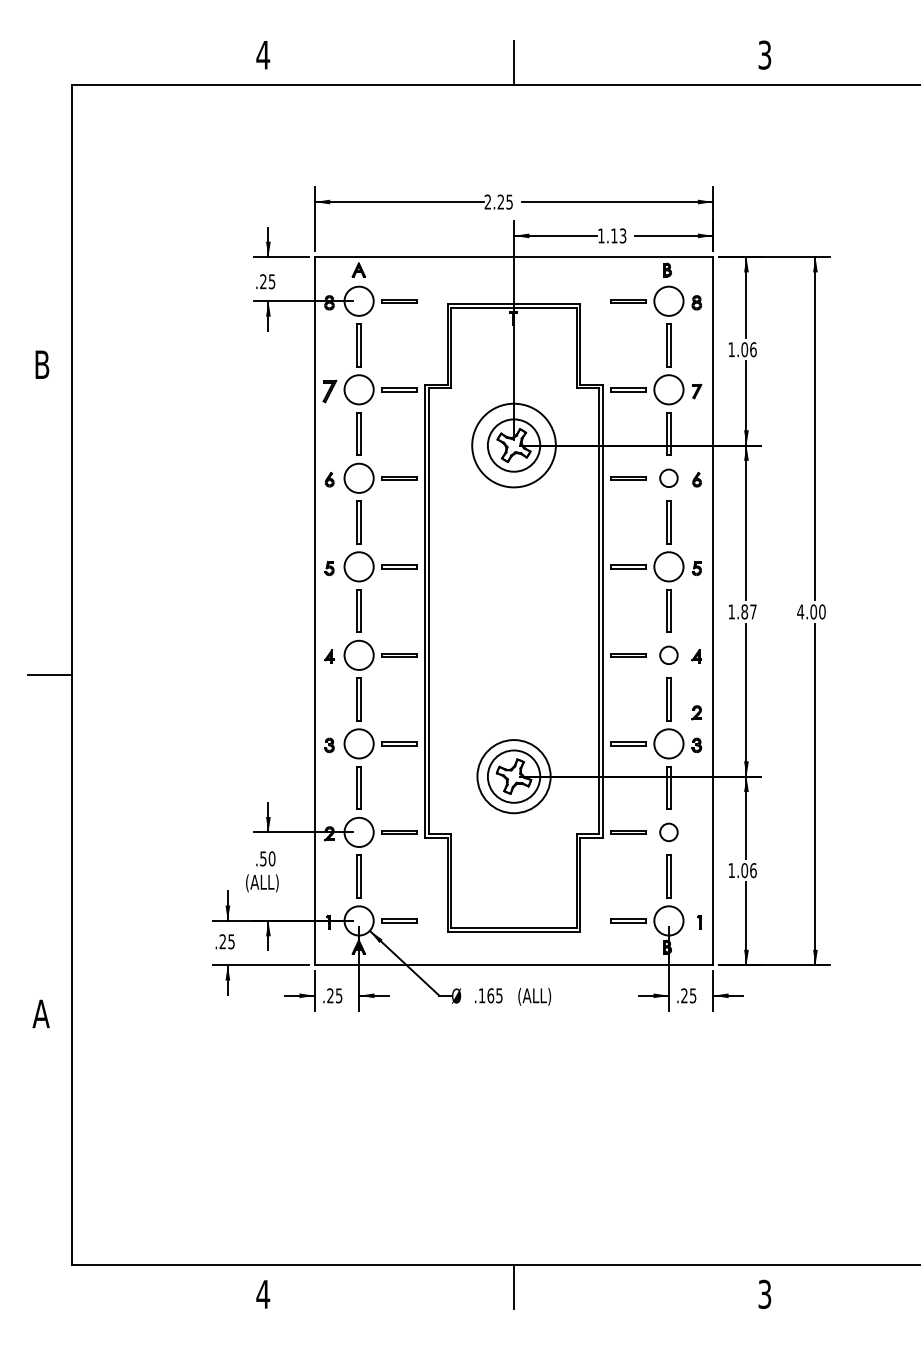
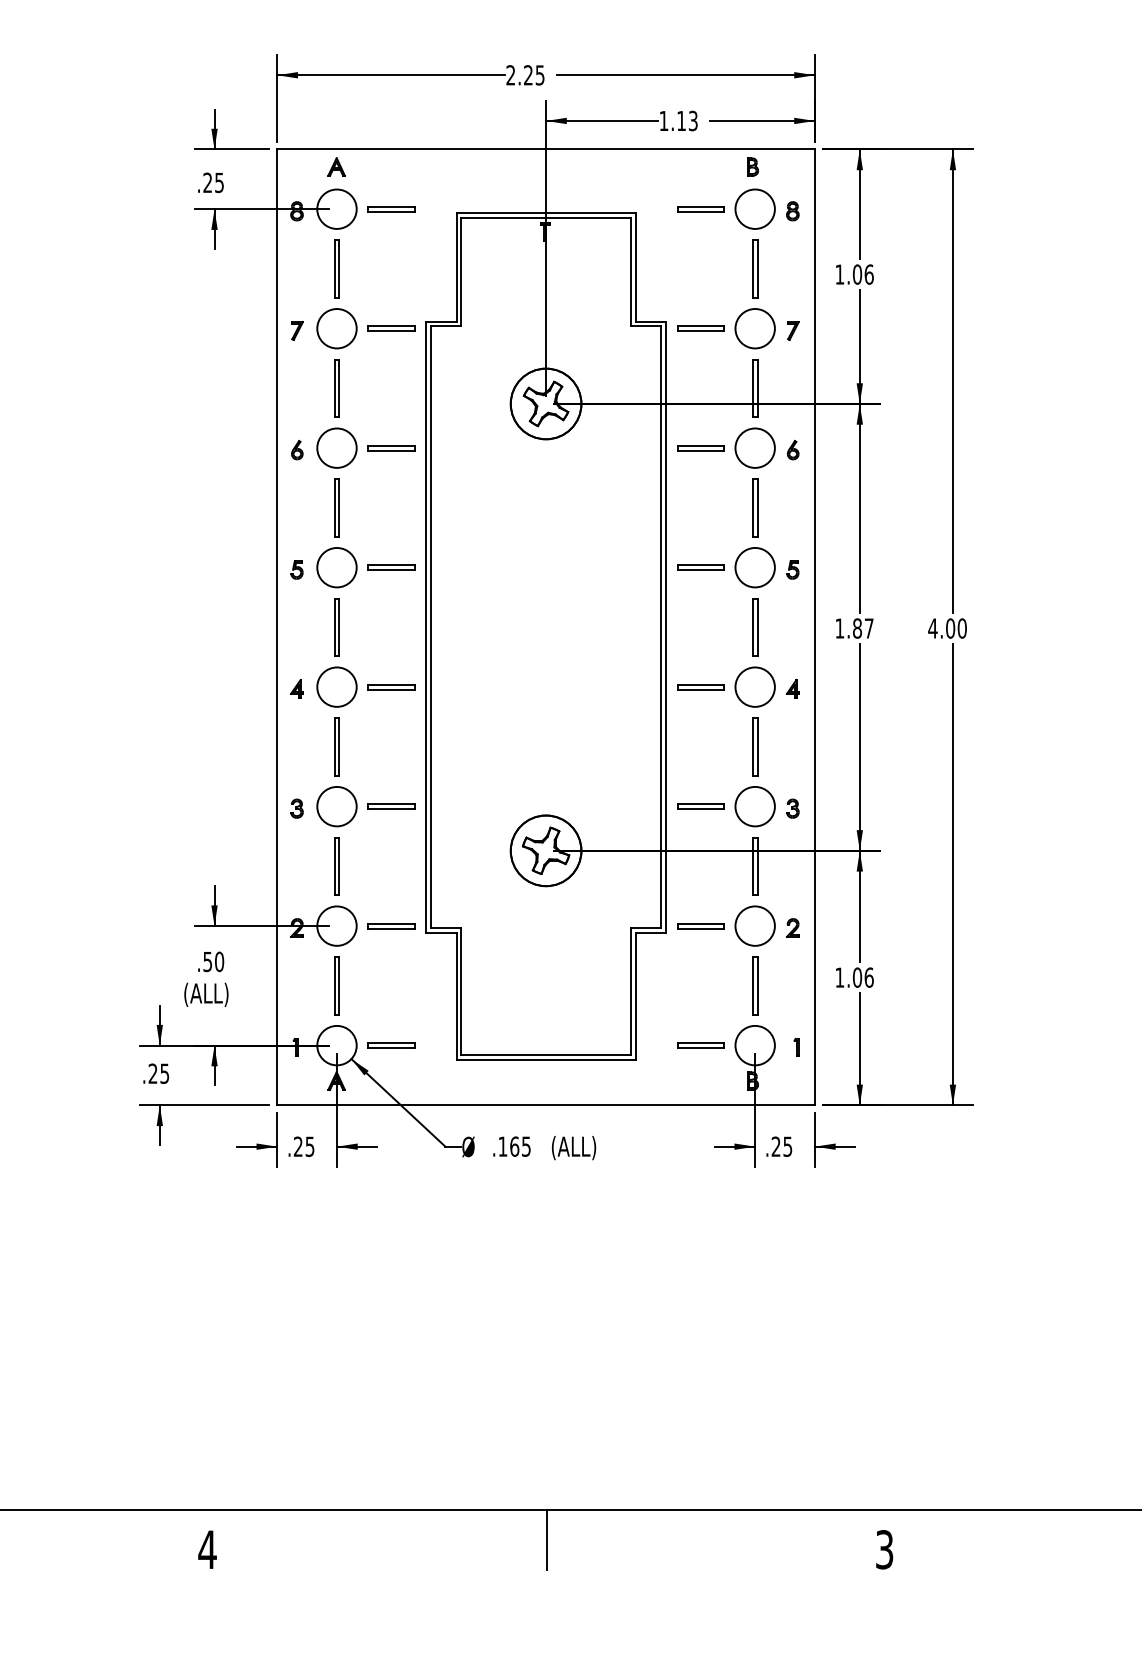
part: (329, 391) -> (297, 330), size x0.62
circle: (513, 445) -> (545, 403), size x0.62
circle: (668, 477) -> (754, 447), size x1.67
circle: (668, 654) -> (754, 685), size x1.67
part: (696, 712) -> (792, 927), moved
circle: (513, 776) -> (545, 850), size x0.71
circle: (668, 832) -> (754, 926), size x1.67

